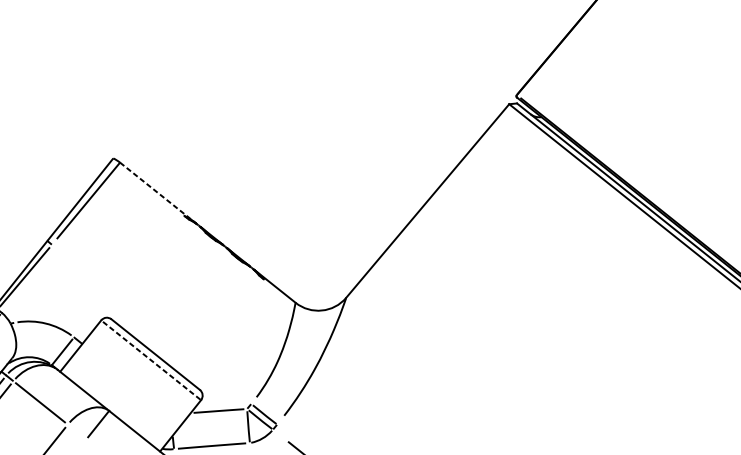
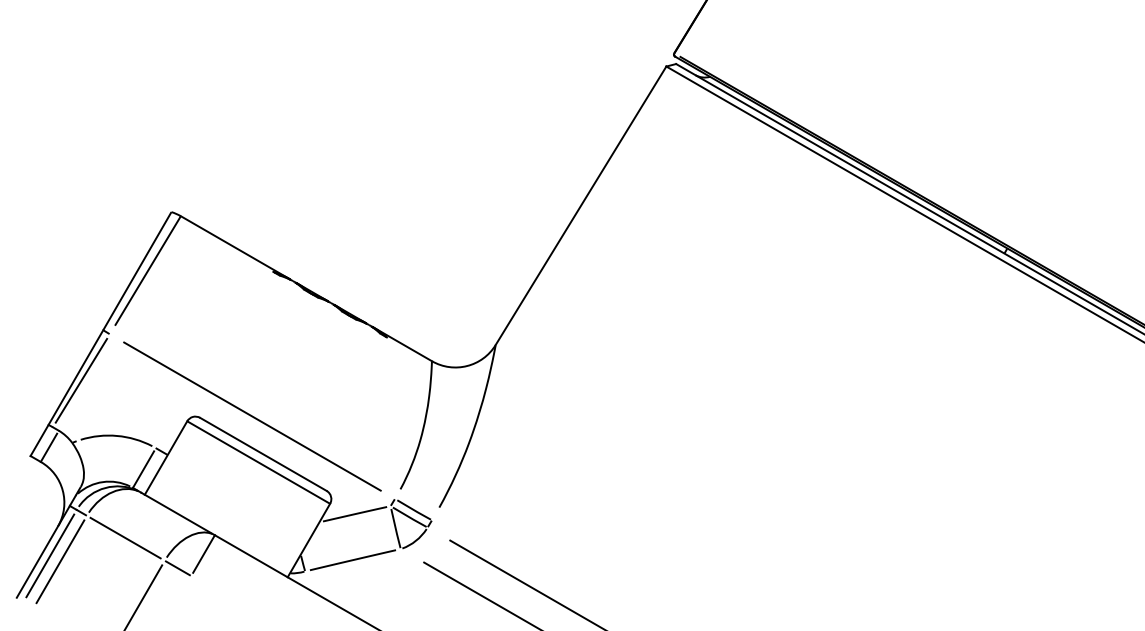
line: (158, 192) -> (235, 247), dashed -> solid
line: (151, 324) -> (252, 416), added
line: (151, 360) -> (258, 462), dashed -> solid
line: (76, 432) -> (177, 568), added

